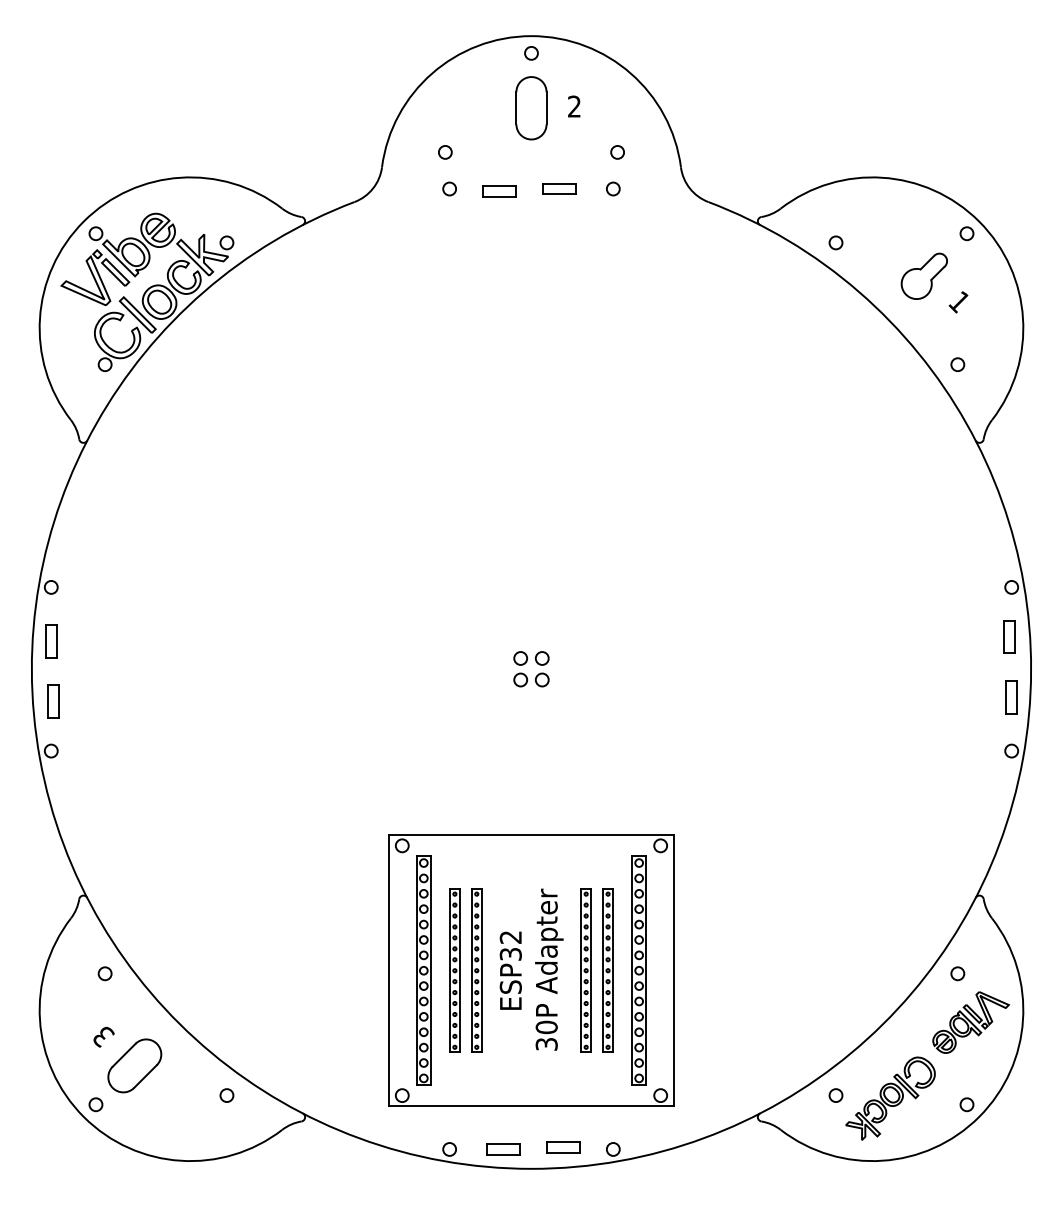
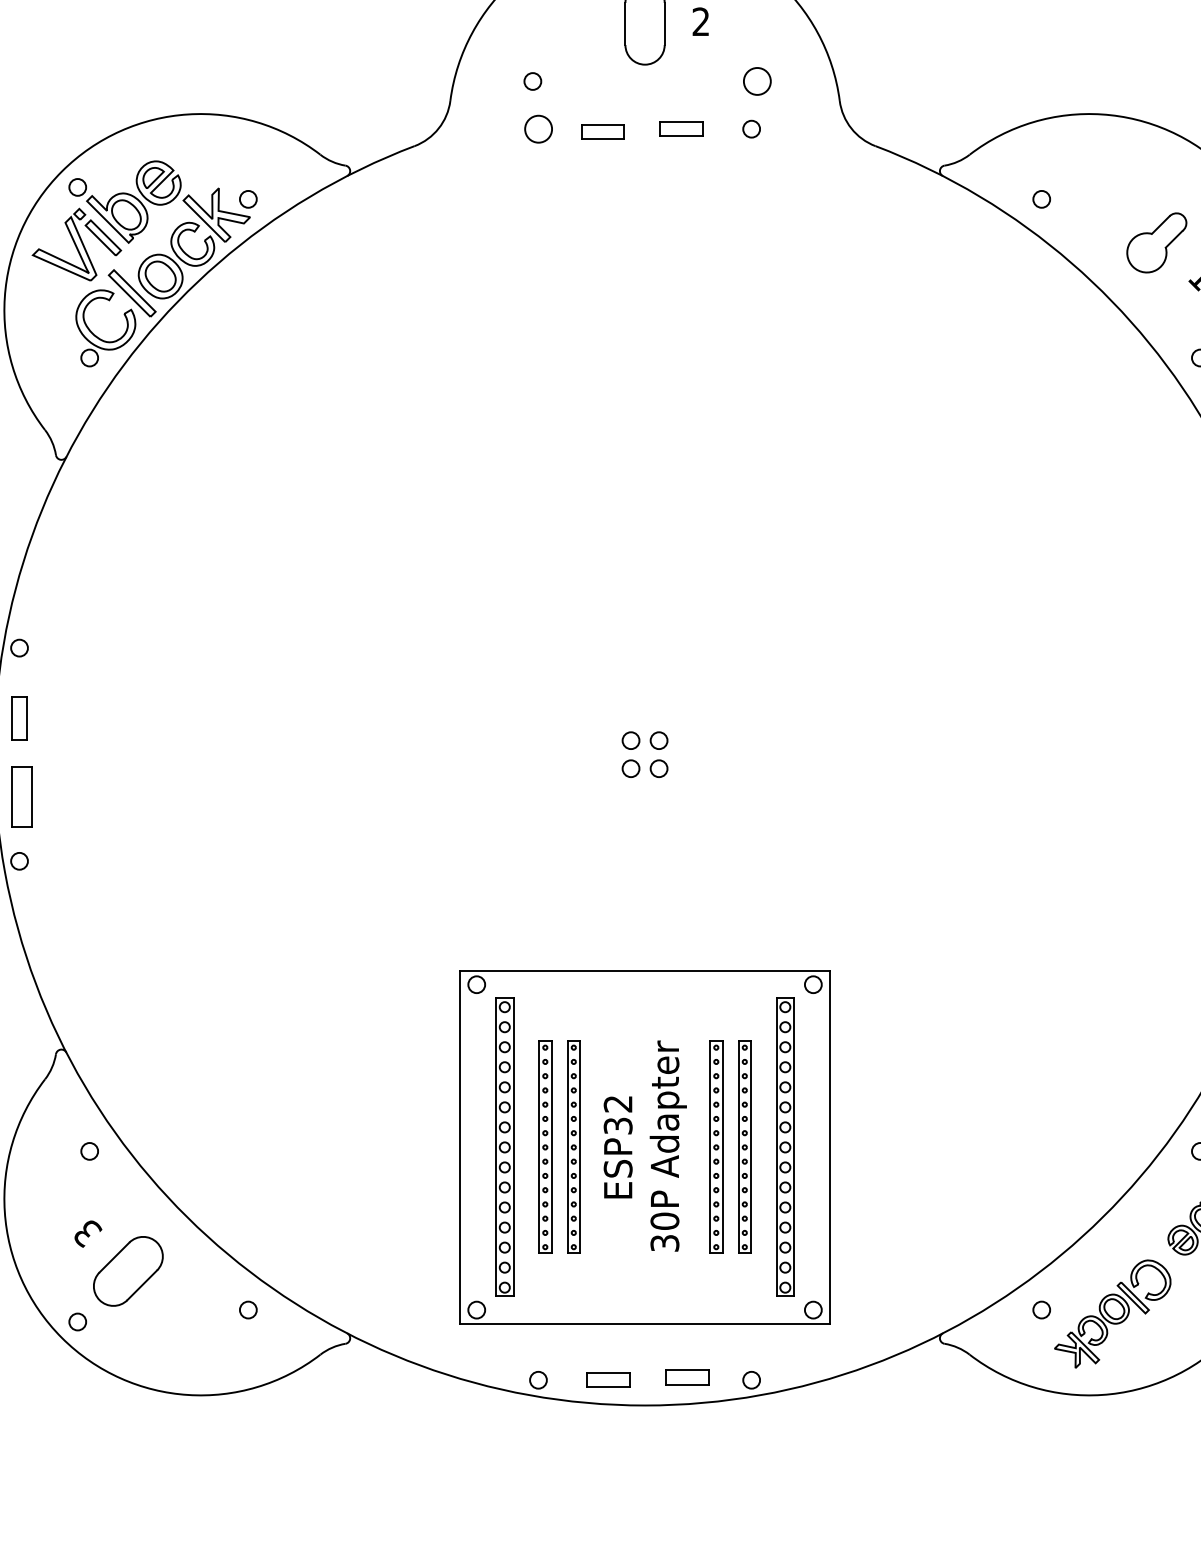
circle: (617, 152) -> (757, 81), size x1.6
circle: (449, 188) -> (538, 128), size x1.6
part: (53, 701) -> (22, 796), size x1.4

